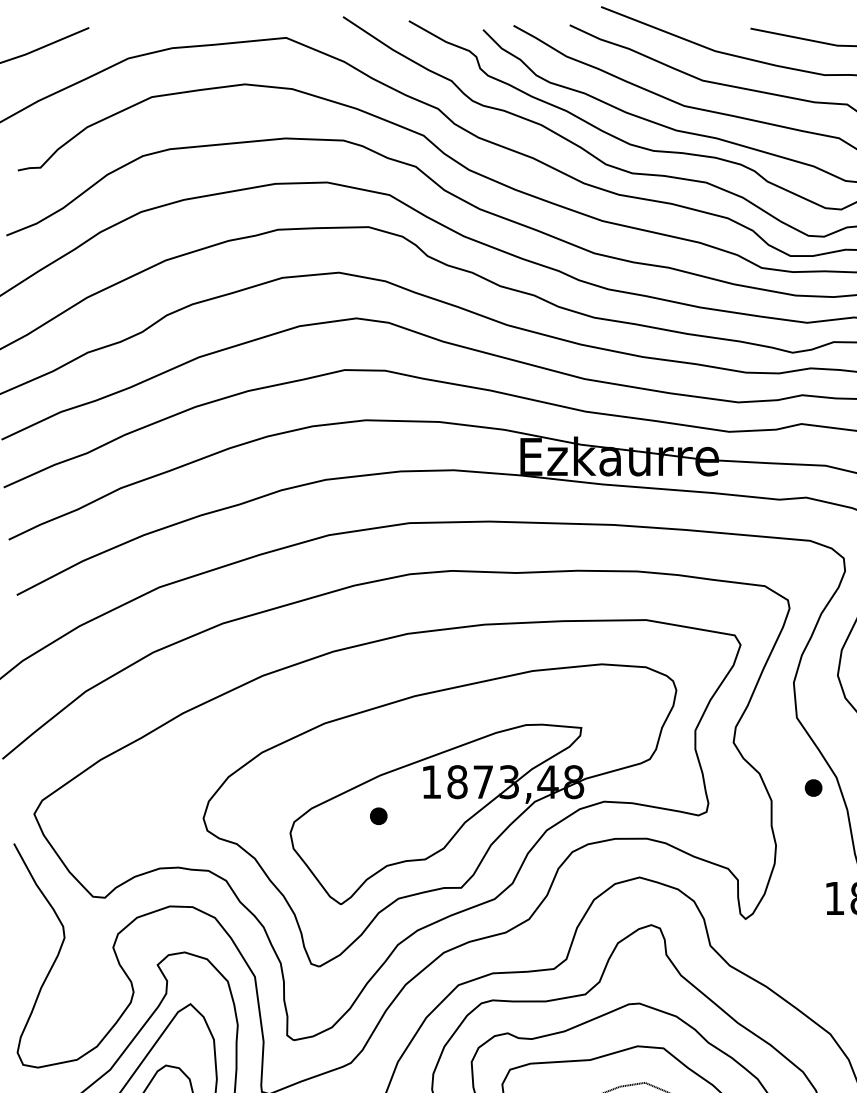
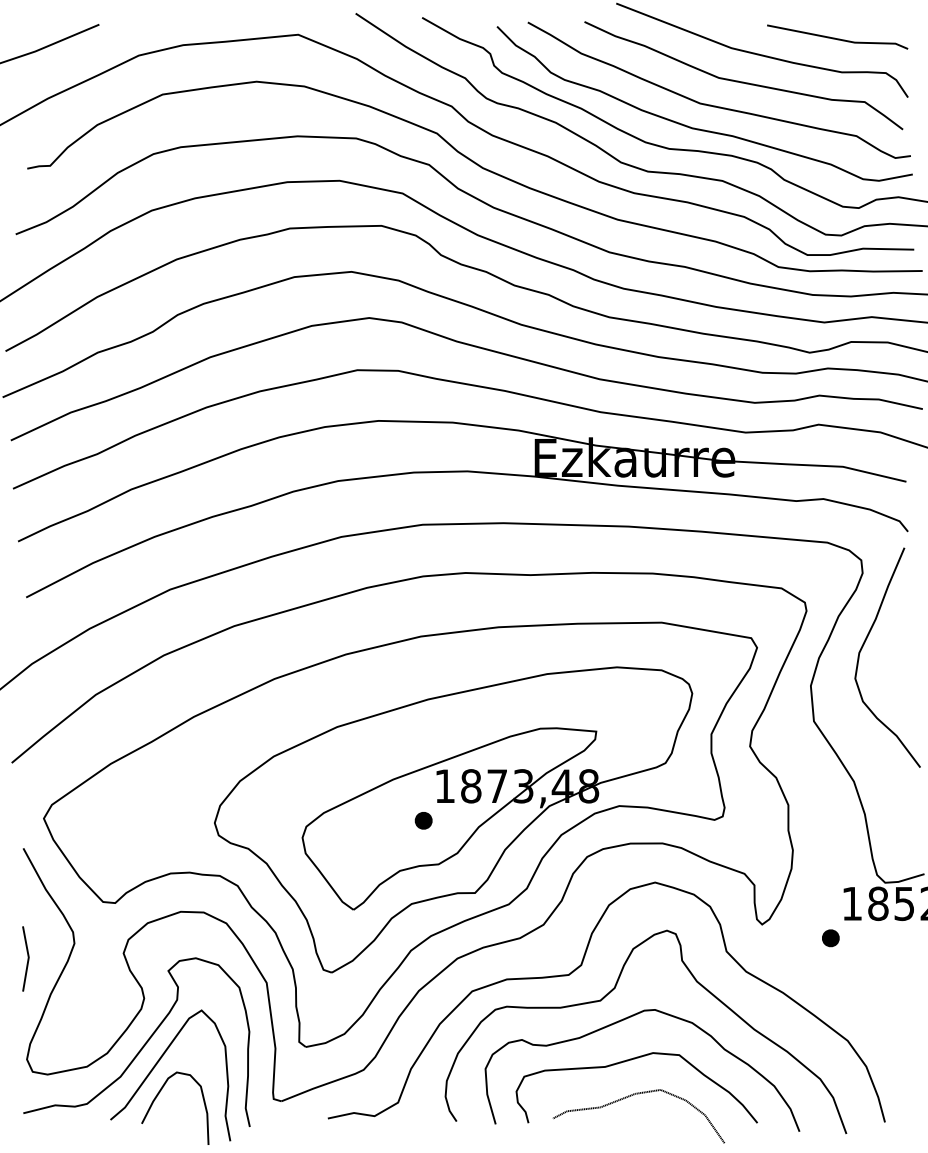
part: (813, 788) -> (830, 938), moved
part: (378, 816) -> (423, 820), moved
line: (18, 952) -> (27, 958), added

